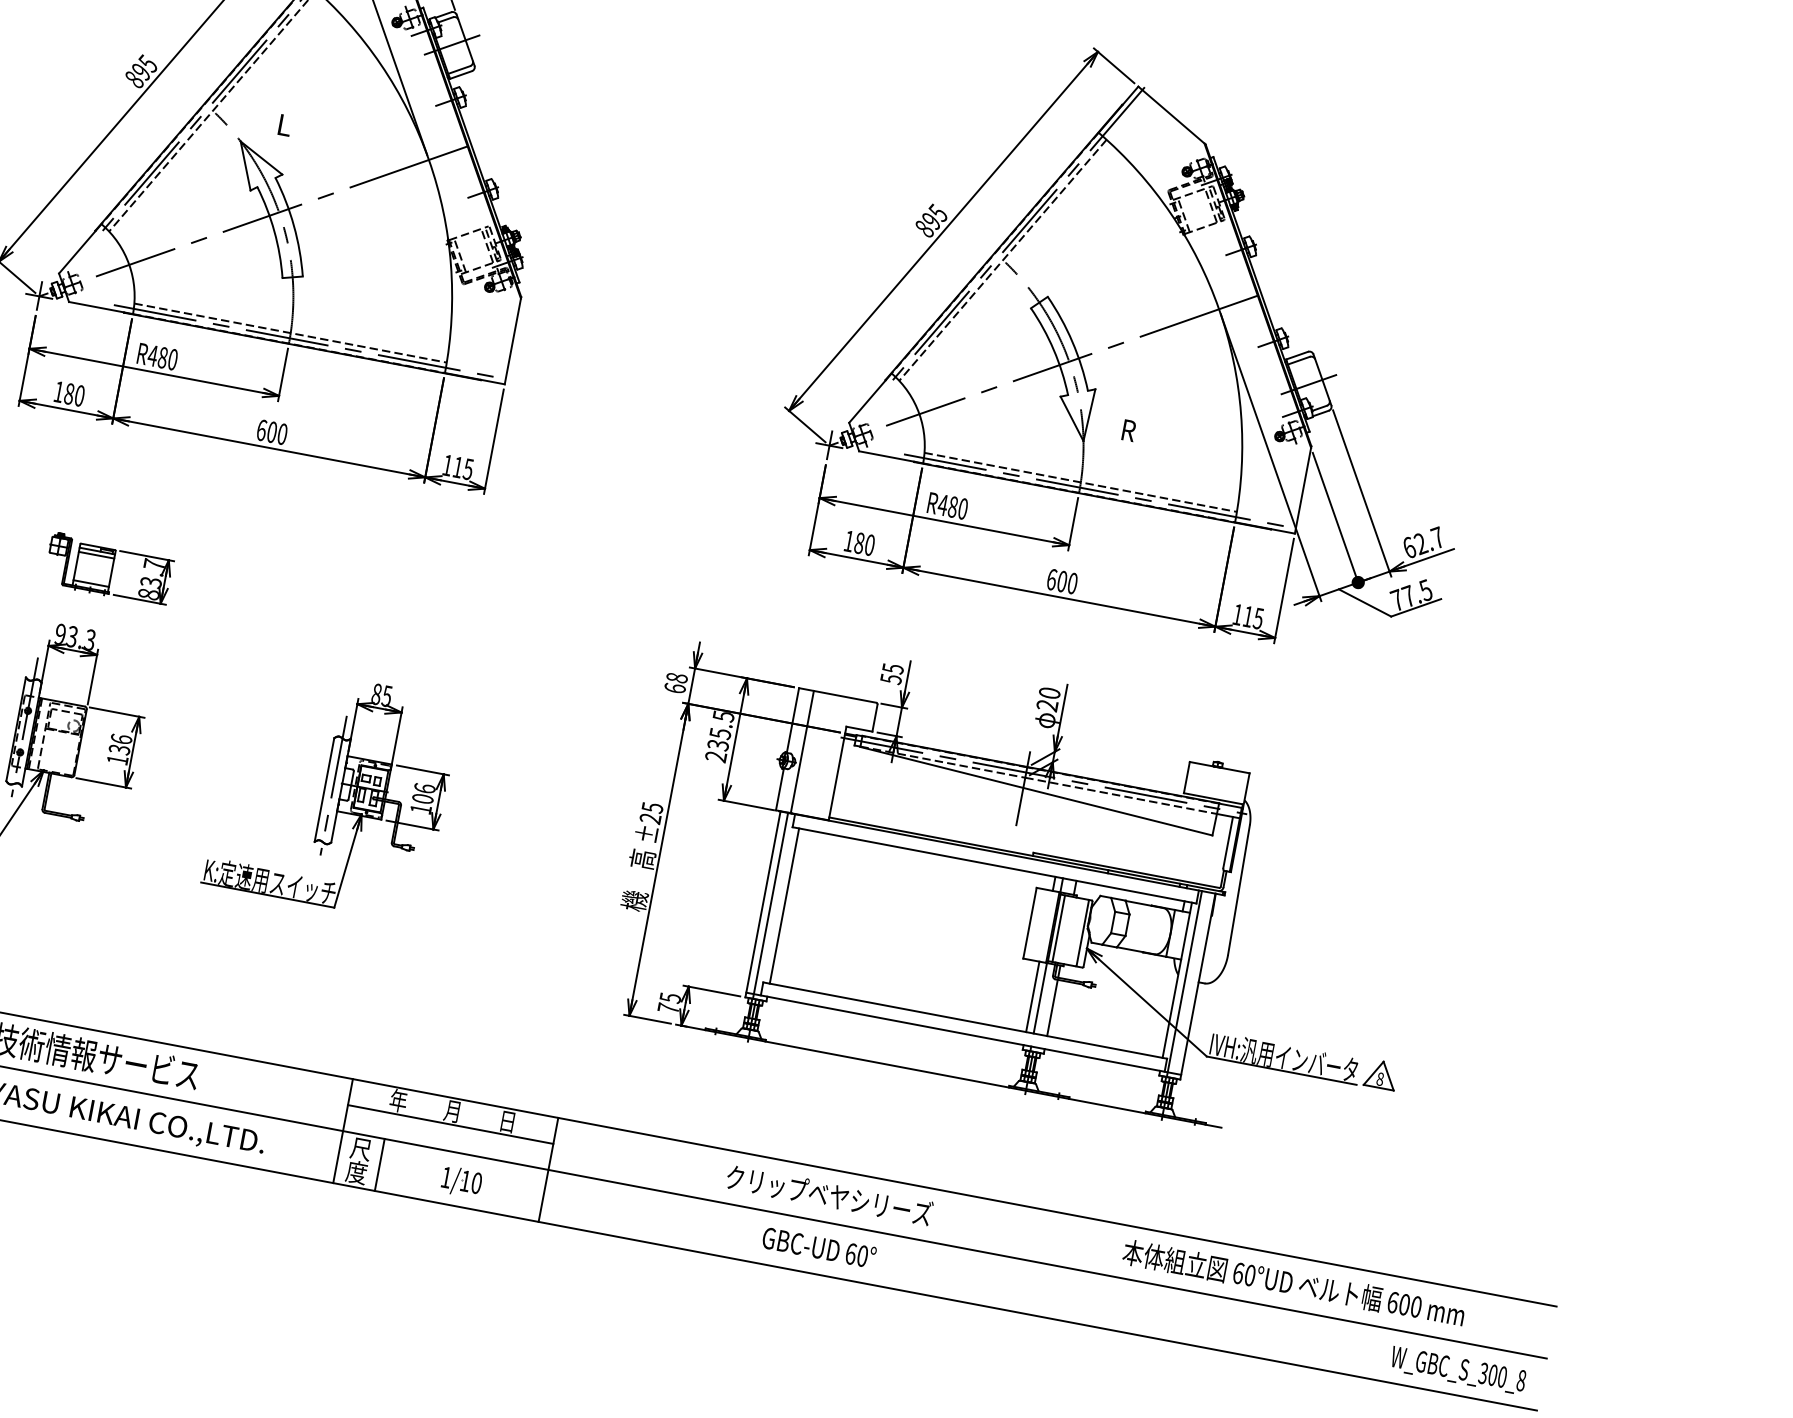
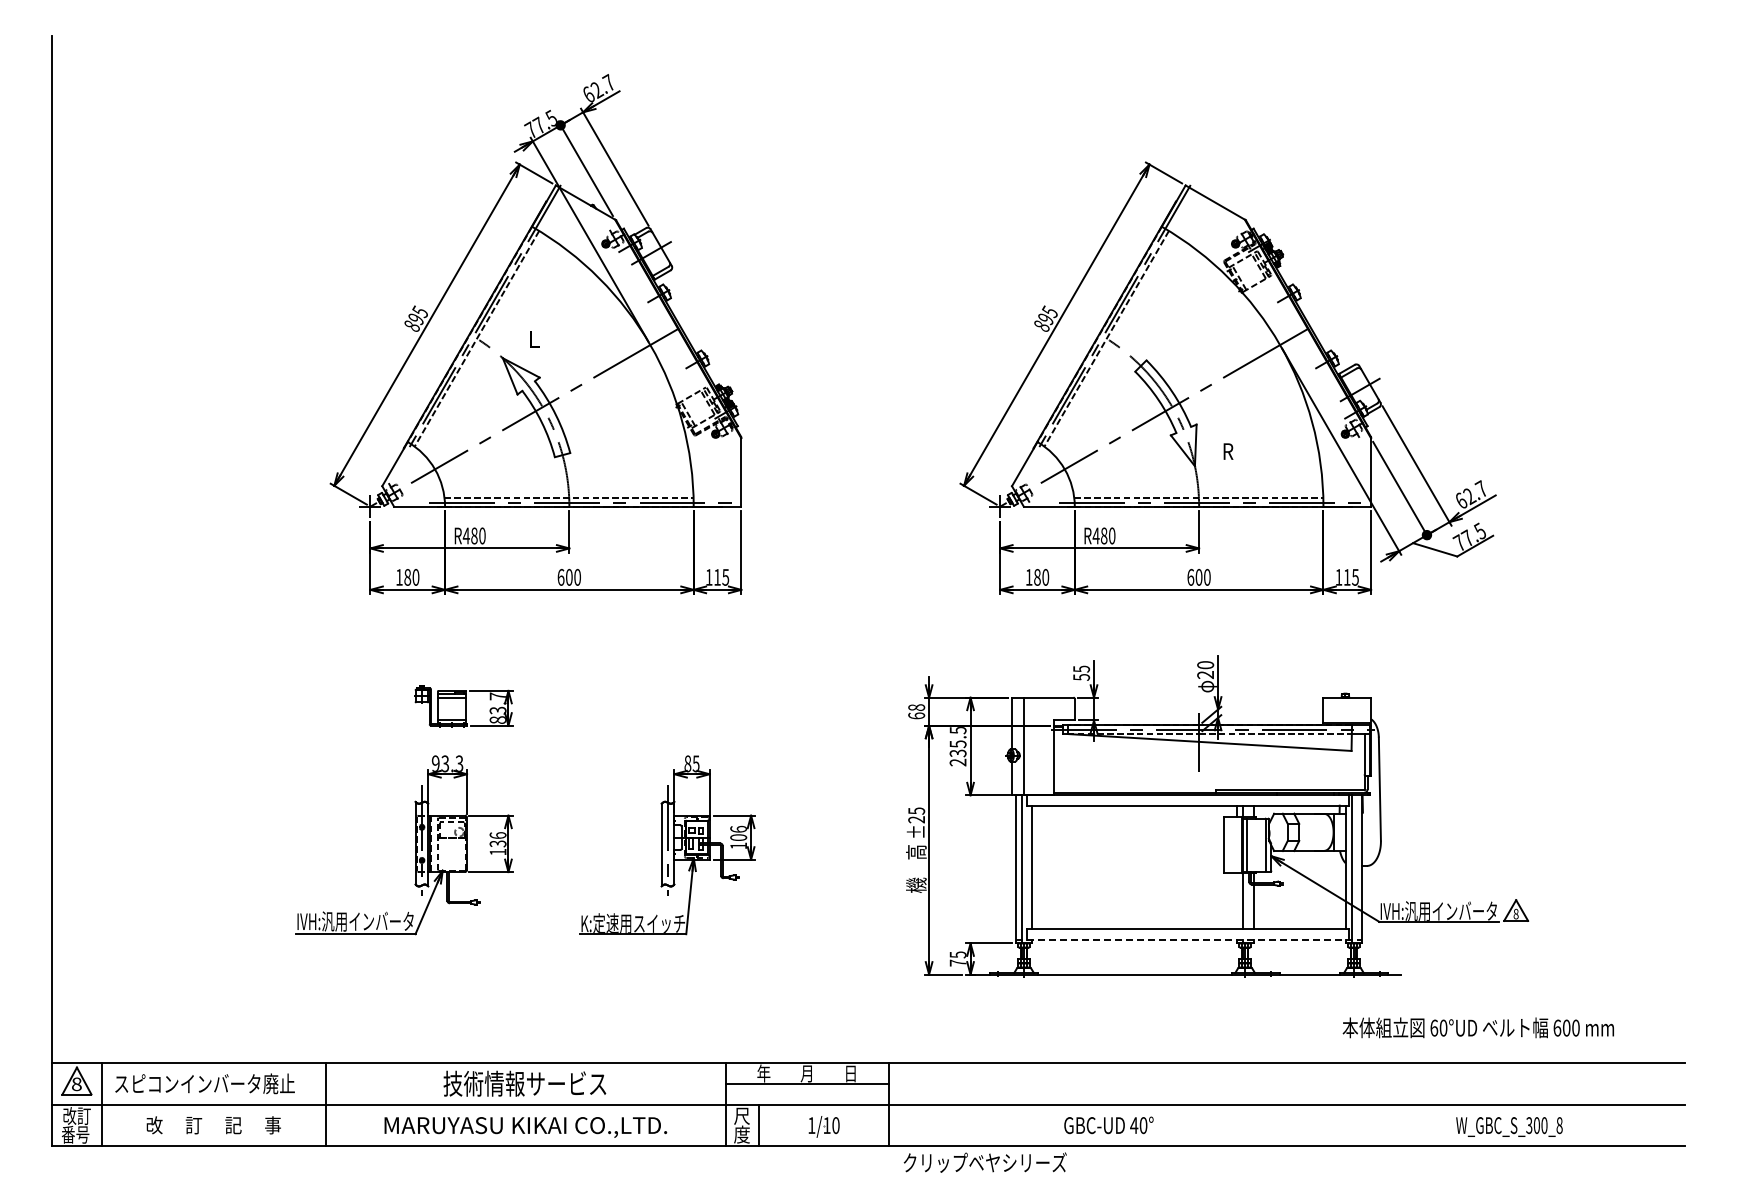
line: (1032, 997) -> (1236, 901), removed
line: (964, 1033) -> (1189, 939), solid -> dashed
text: (828, 1195) -> (984, 1162), moved
text: (851, 1253) -> (1134, 1125), 60° -> 40°
text: (1292, 1282) -> (1477, 1027), moved
text: (1458, 1369) -> (1509, 1126), moved

